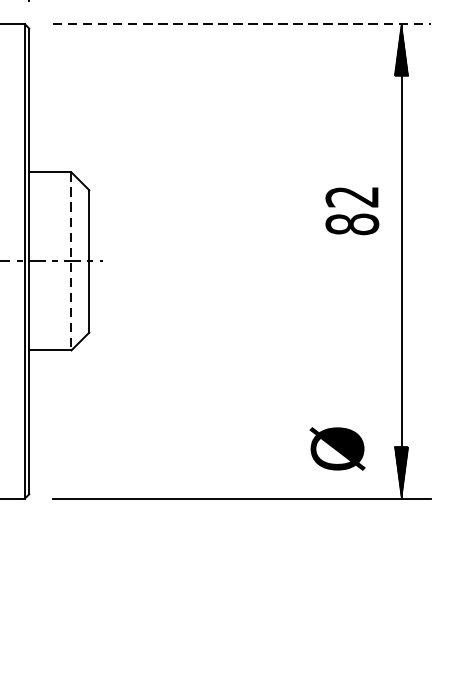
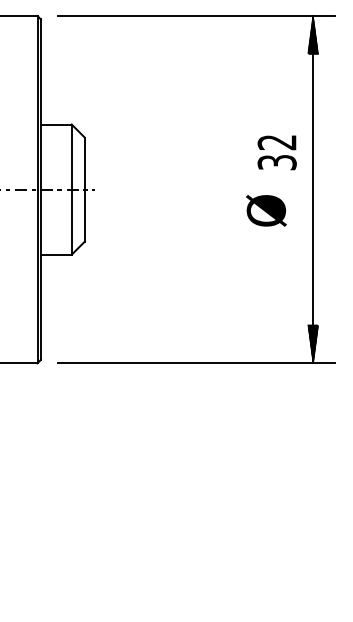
line: (242, 24) -> (196, 16), dashed -> solid
text: (351, 224) -> (276, 162), 82 -> 32
line: (71, 262) -> (71, 190), dashed -> solid
text: (337, 448) -> (266, 210), moved

